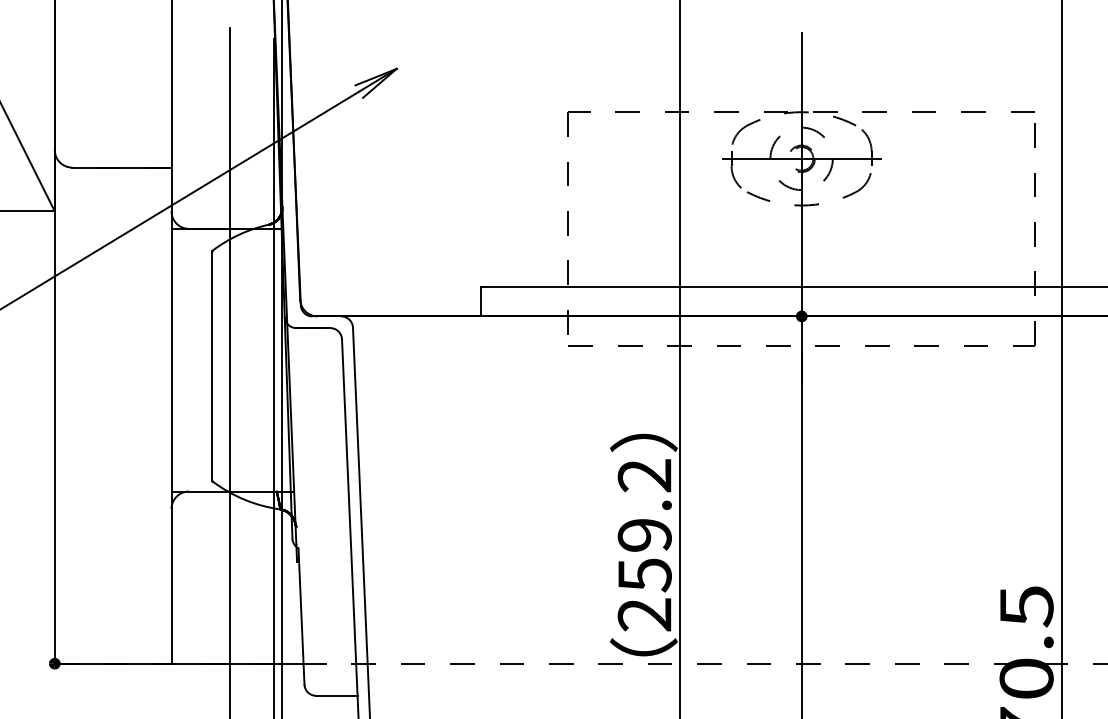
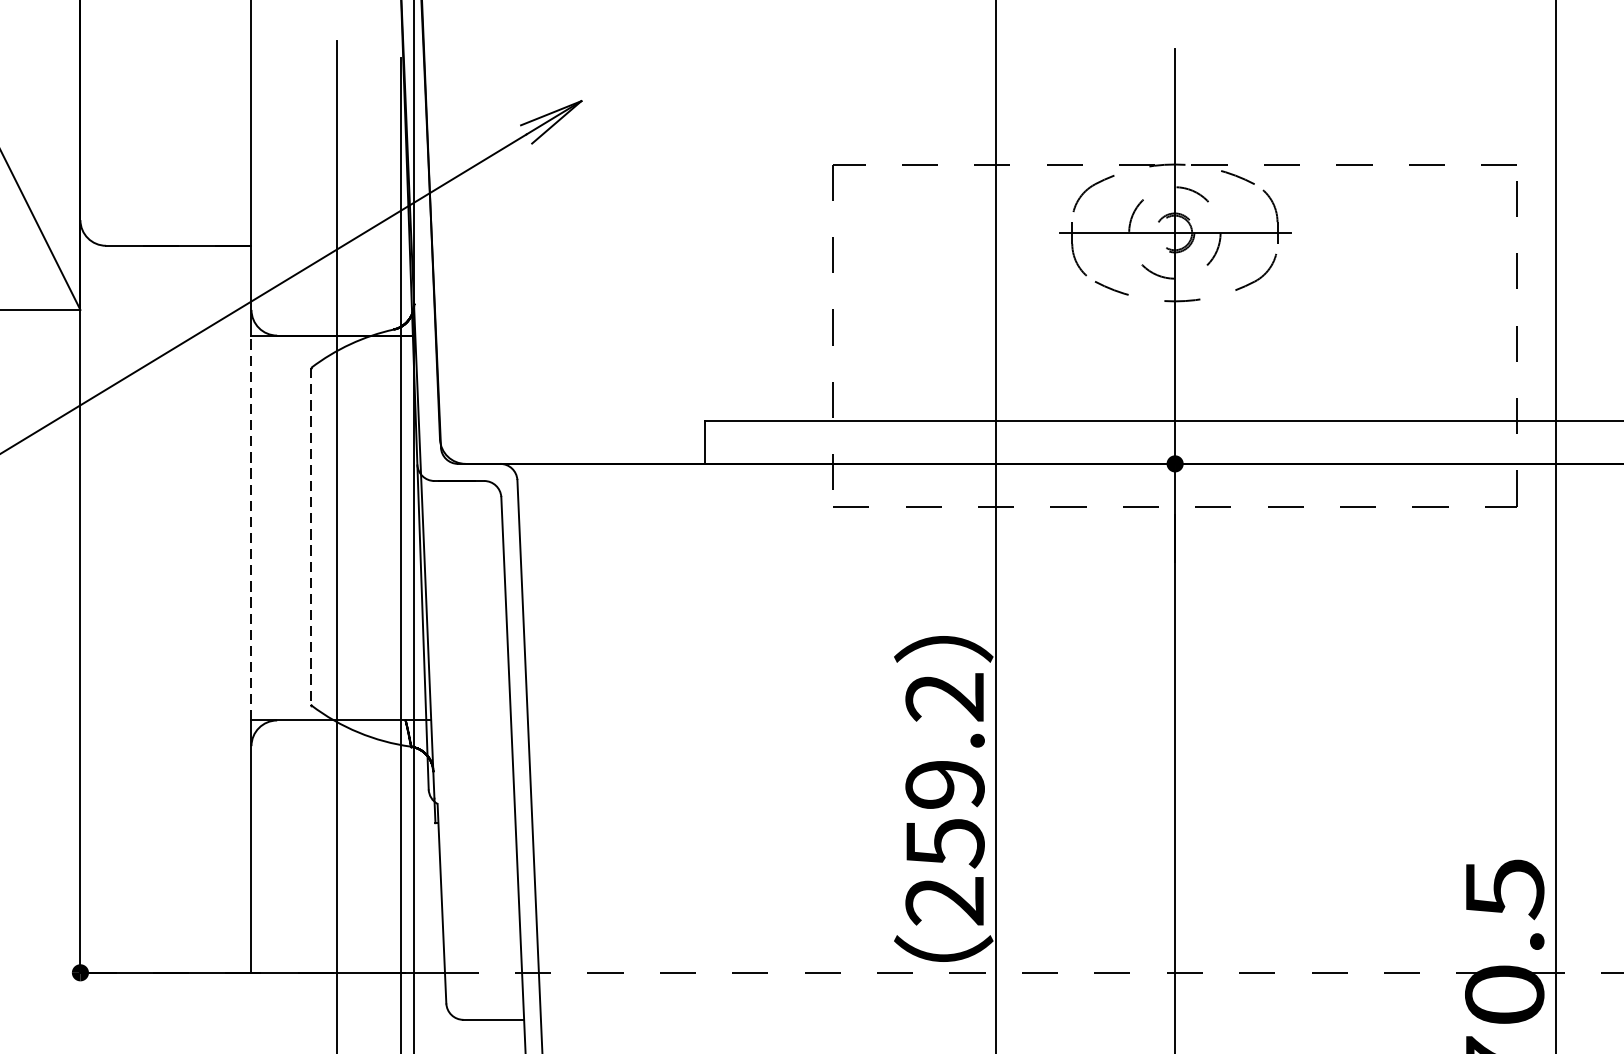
line: (171, 359) -> (251, 527), solid -> dashed
line: (212, 366) -> (311, 537), solid -> dashed

